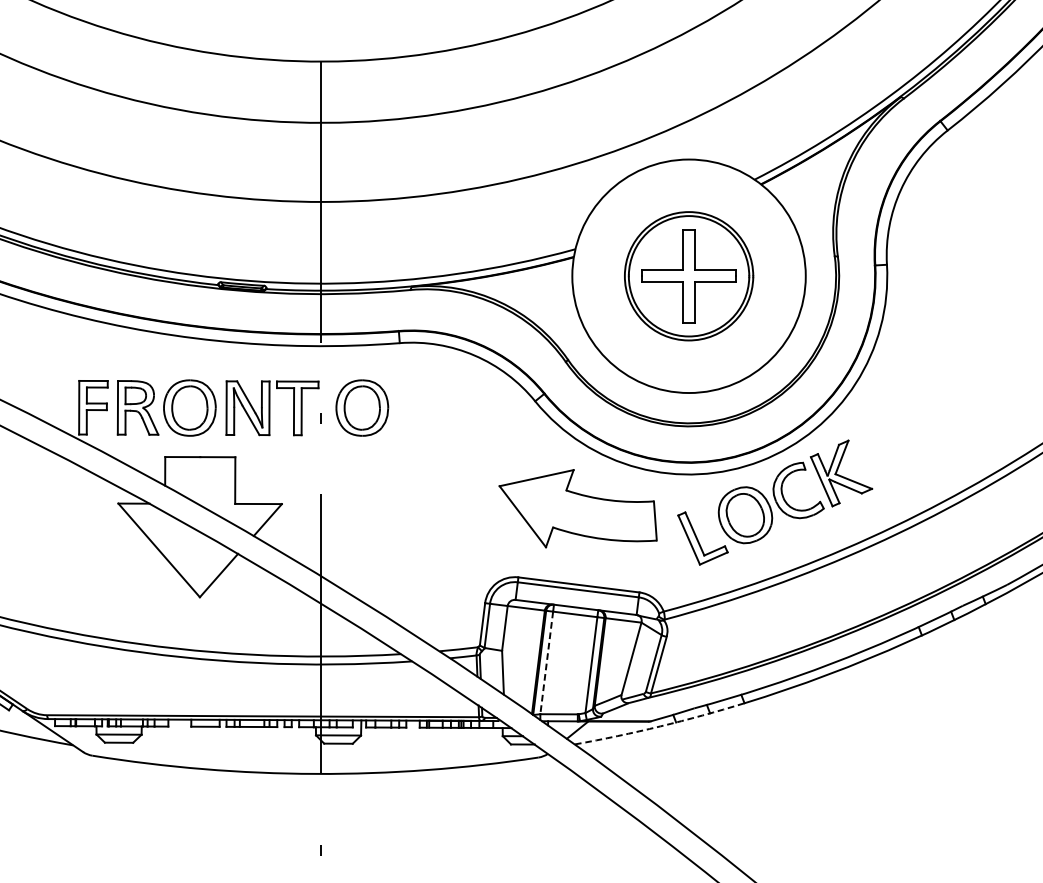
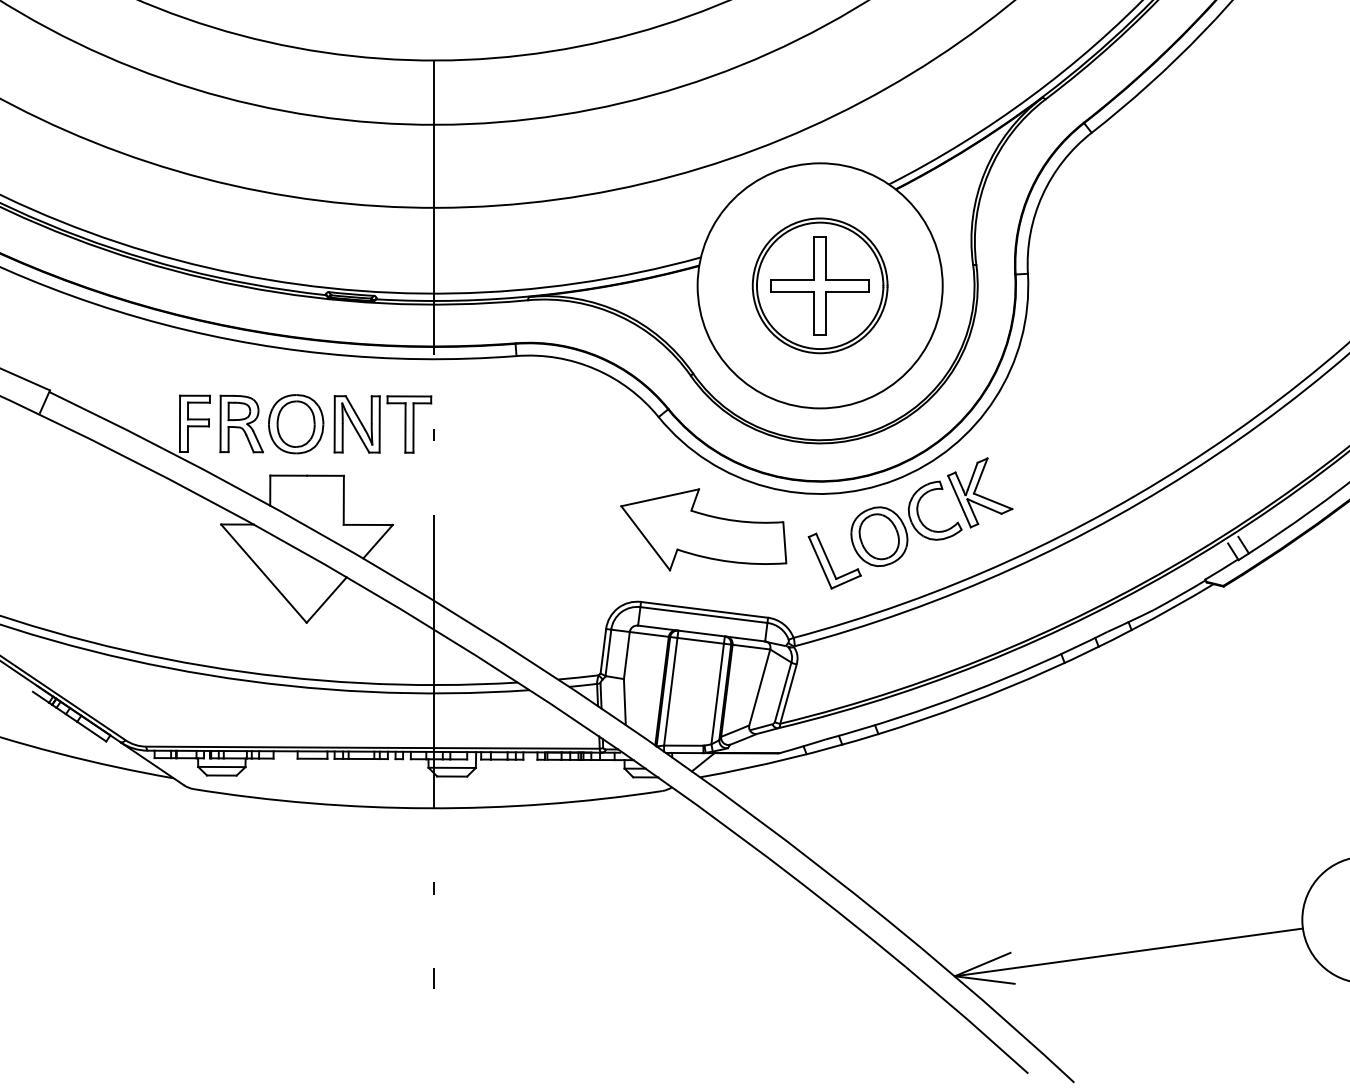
part: (362, 408) -> (477, 424), removed
line: (546, 663) -> (670, 692), dashed -> solid
arc: (660, 726) -> (790, 758), dashed -> solid

